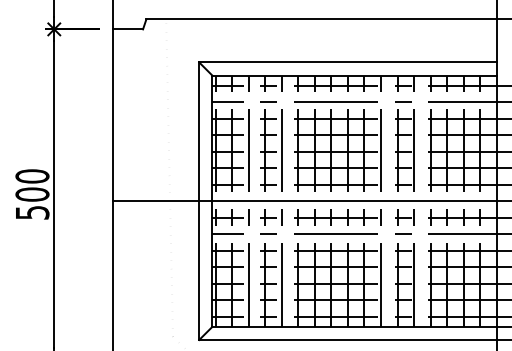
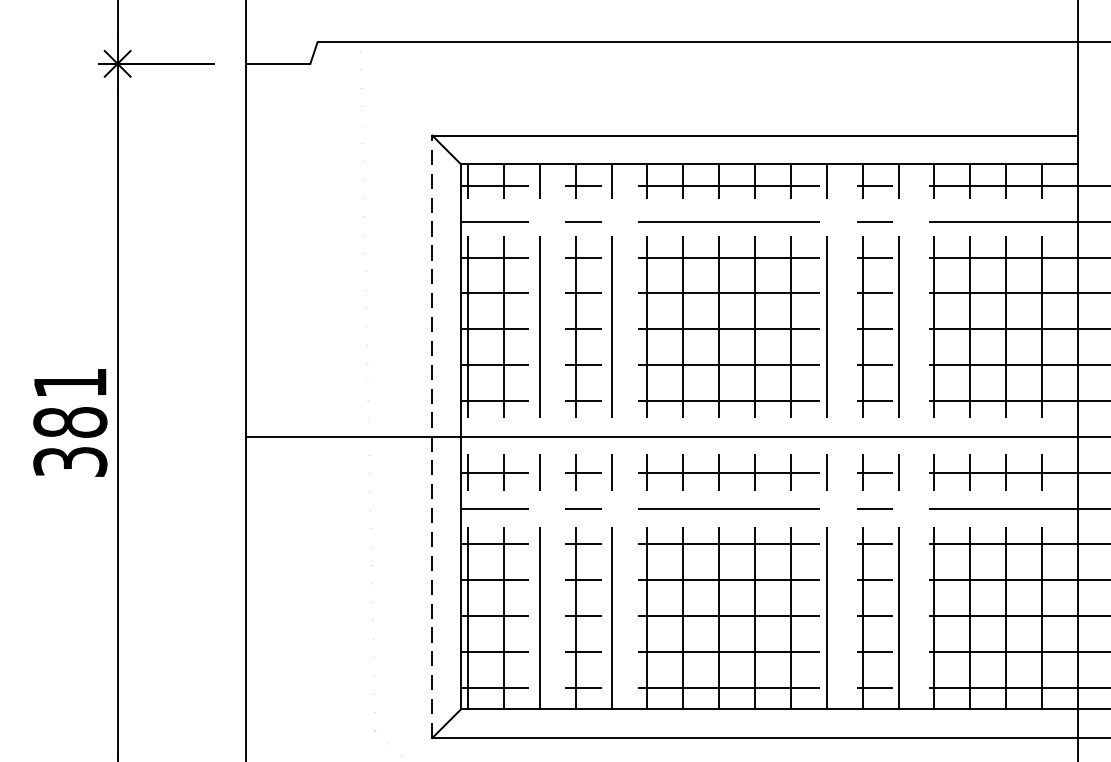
text: (32, 194) -> (70, 422), 500 -> 381
line: (199, 201) -> (432, 437), solid -> dashed

